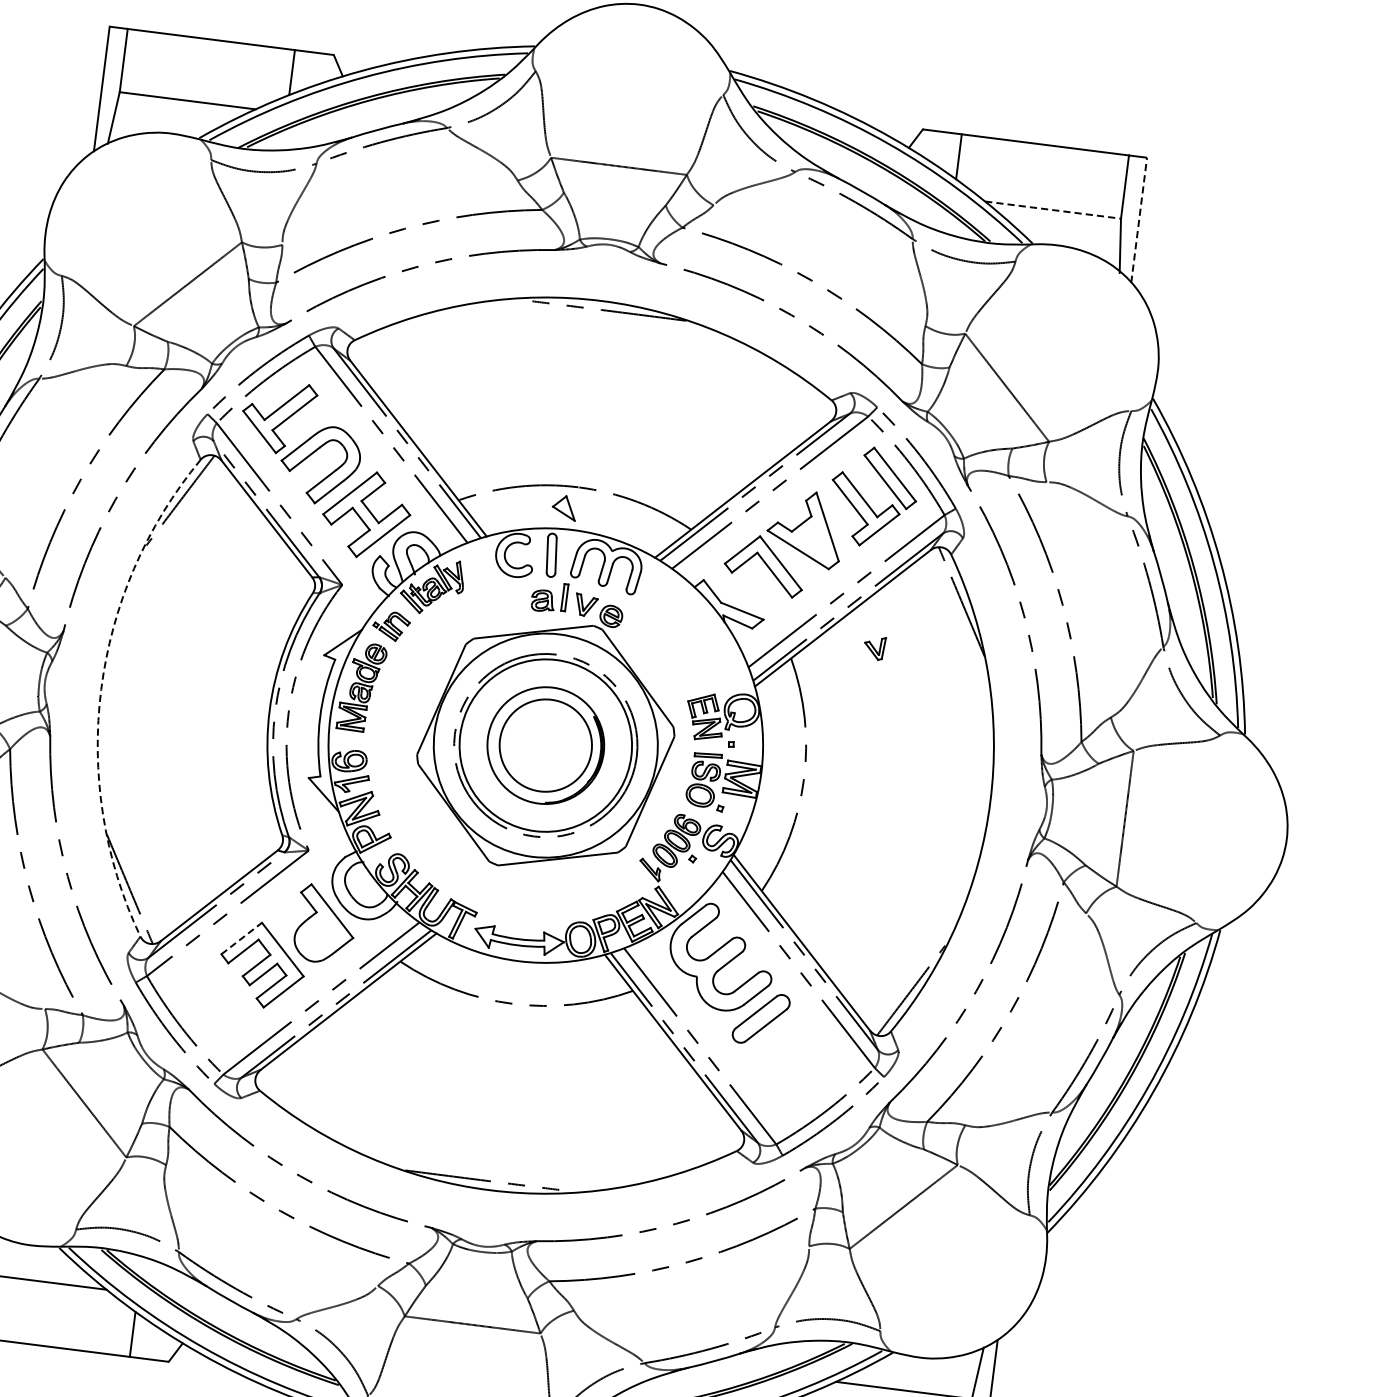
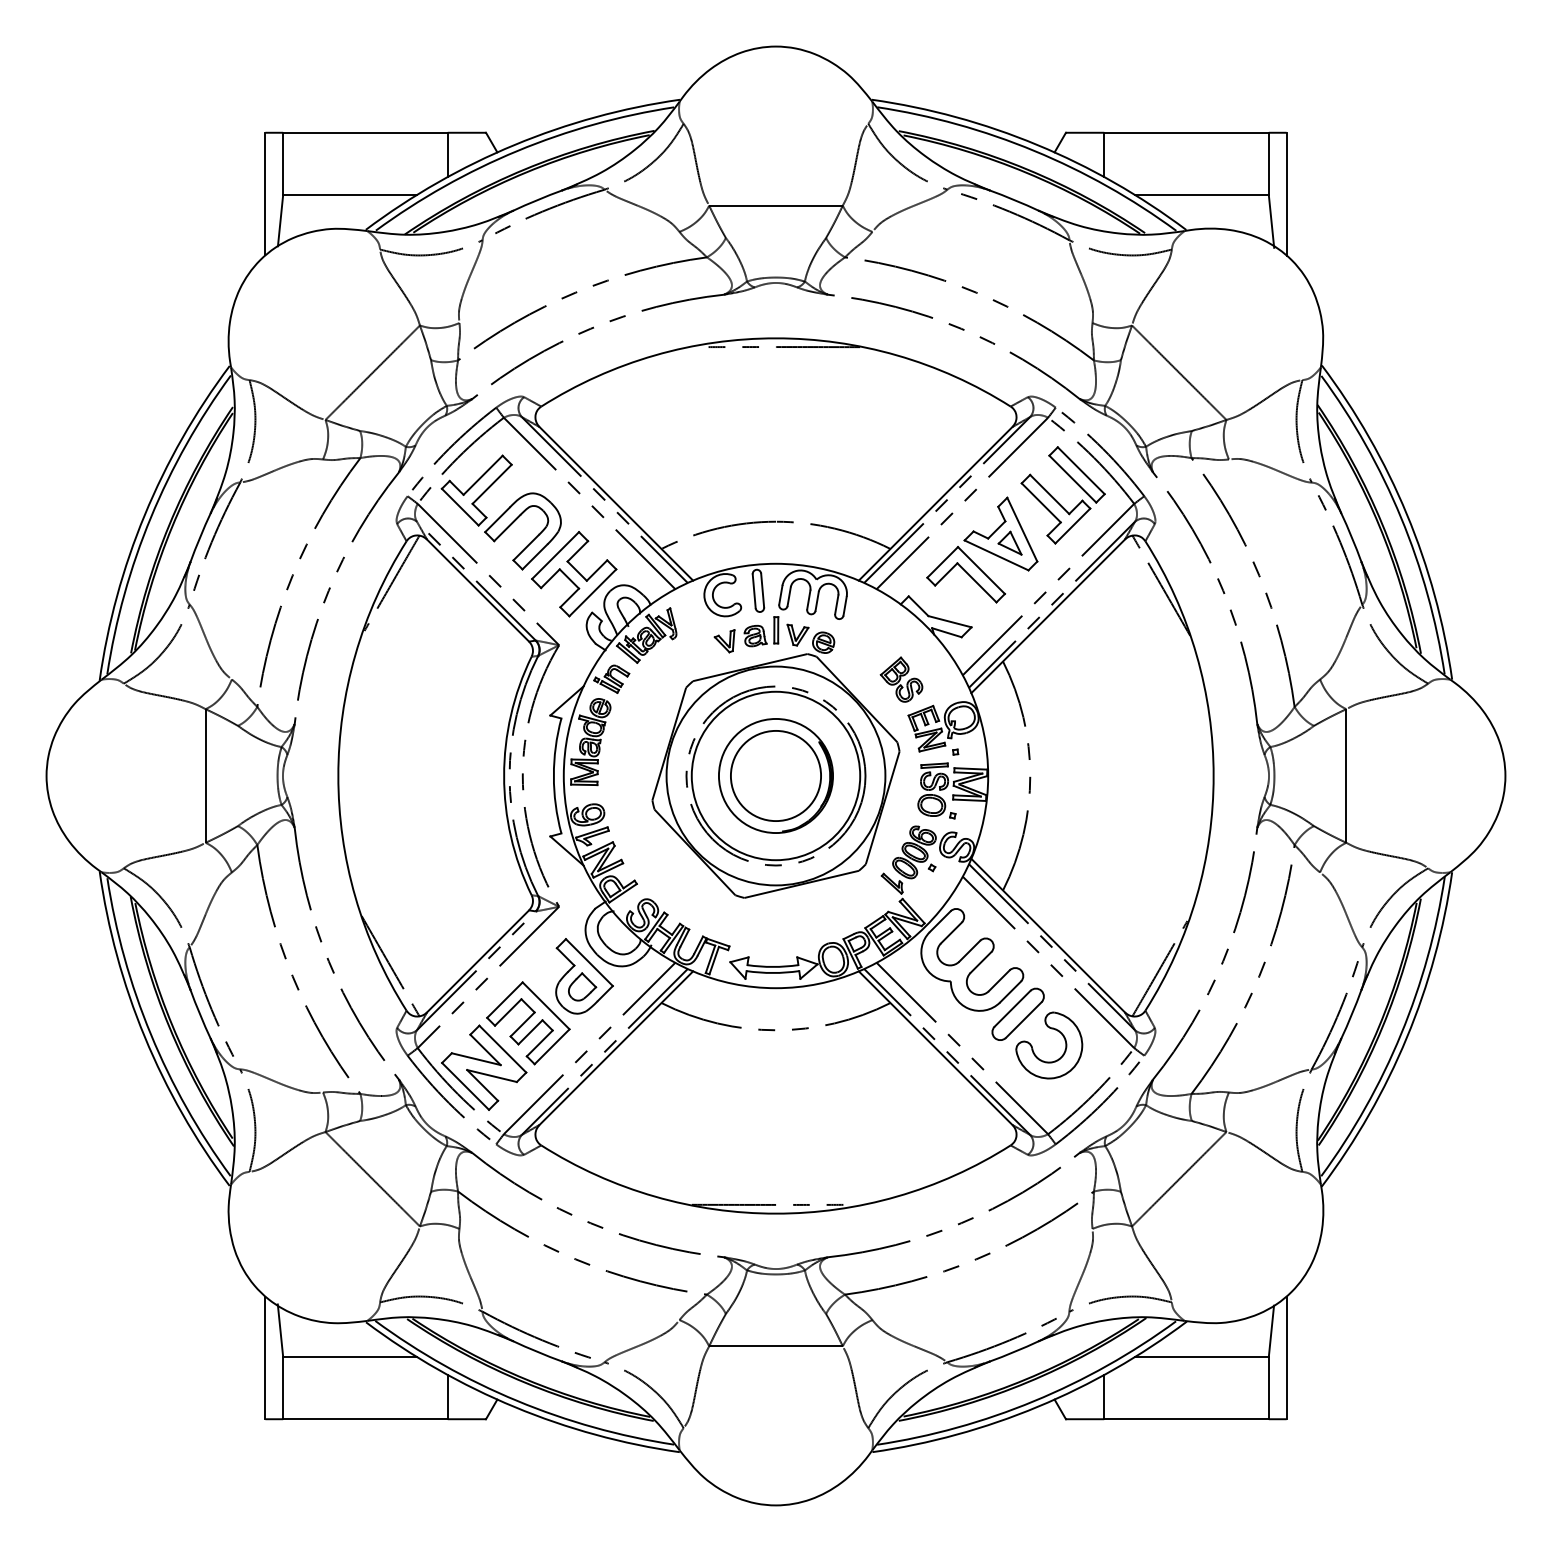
line: (1052, 210) -> (1201, 195), dashed -> solid
line: (1139, 220) -> (1286, 194), dashed -> solid
part: (564, 506) -> (1009, 542), moved
part: (874, 648) -> (724, 641), moved
part: (685, 663) -> (901, 679), added
arc: (101, 689) -> (338, 776), dashed -> solid
part: (322, 934) -> (582, 986), added
line: (242, 937) -> (505, 999), dashed -> solid
part: (212, 1004) -> (484, 1067), added
part: (803, 1060) -> (1064, 1049), added

